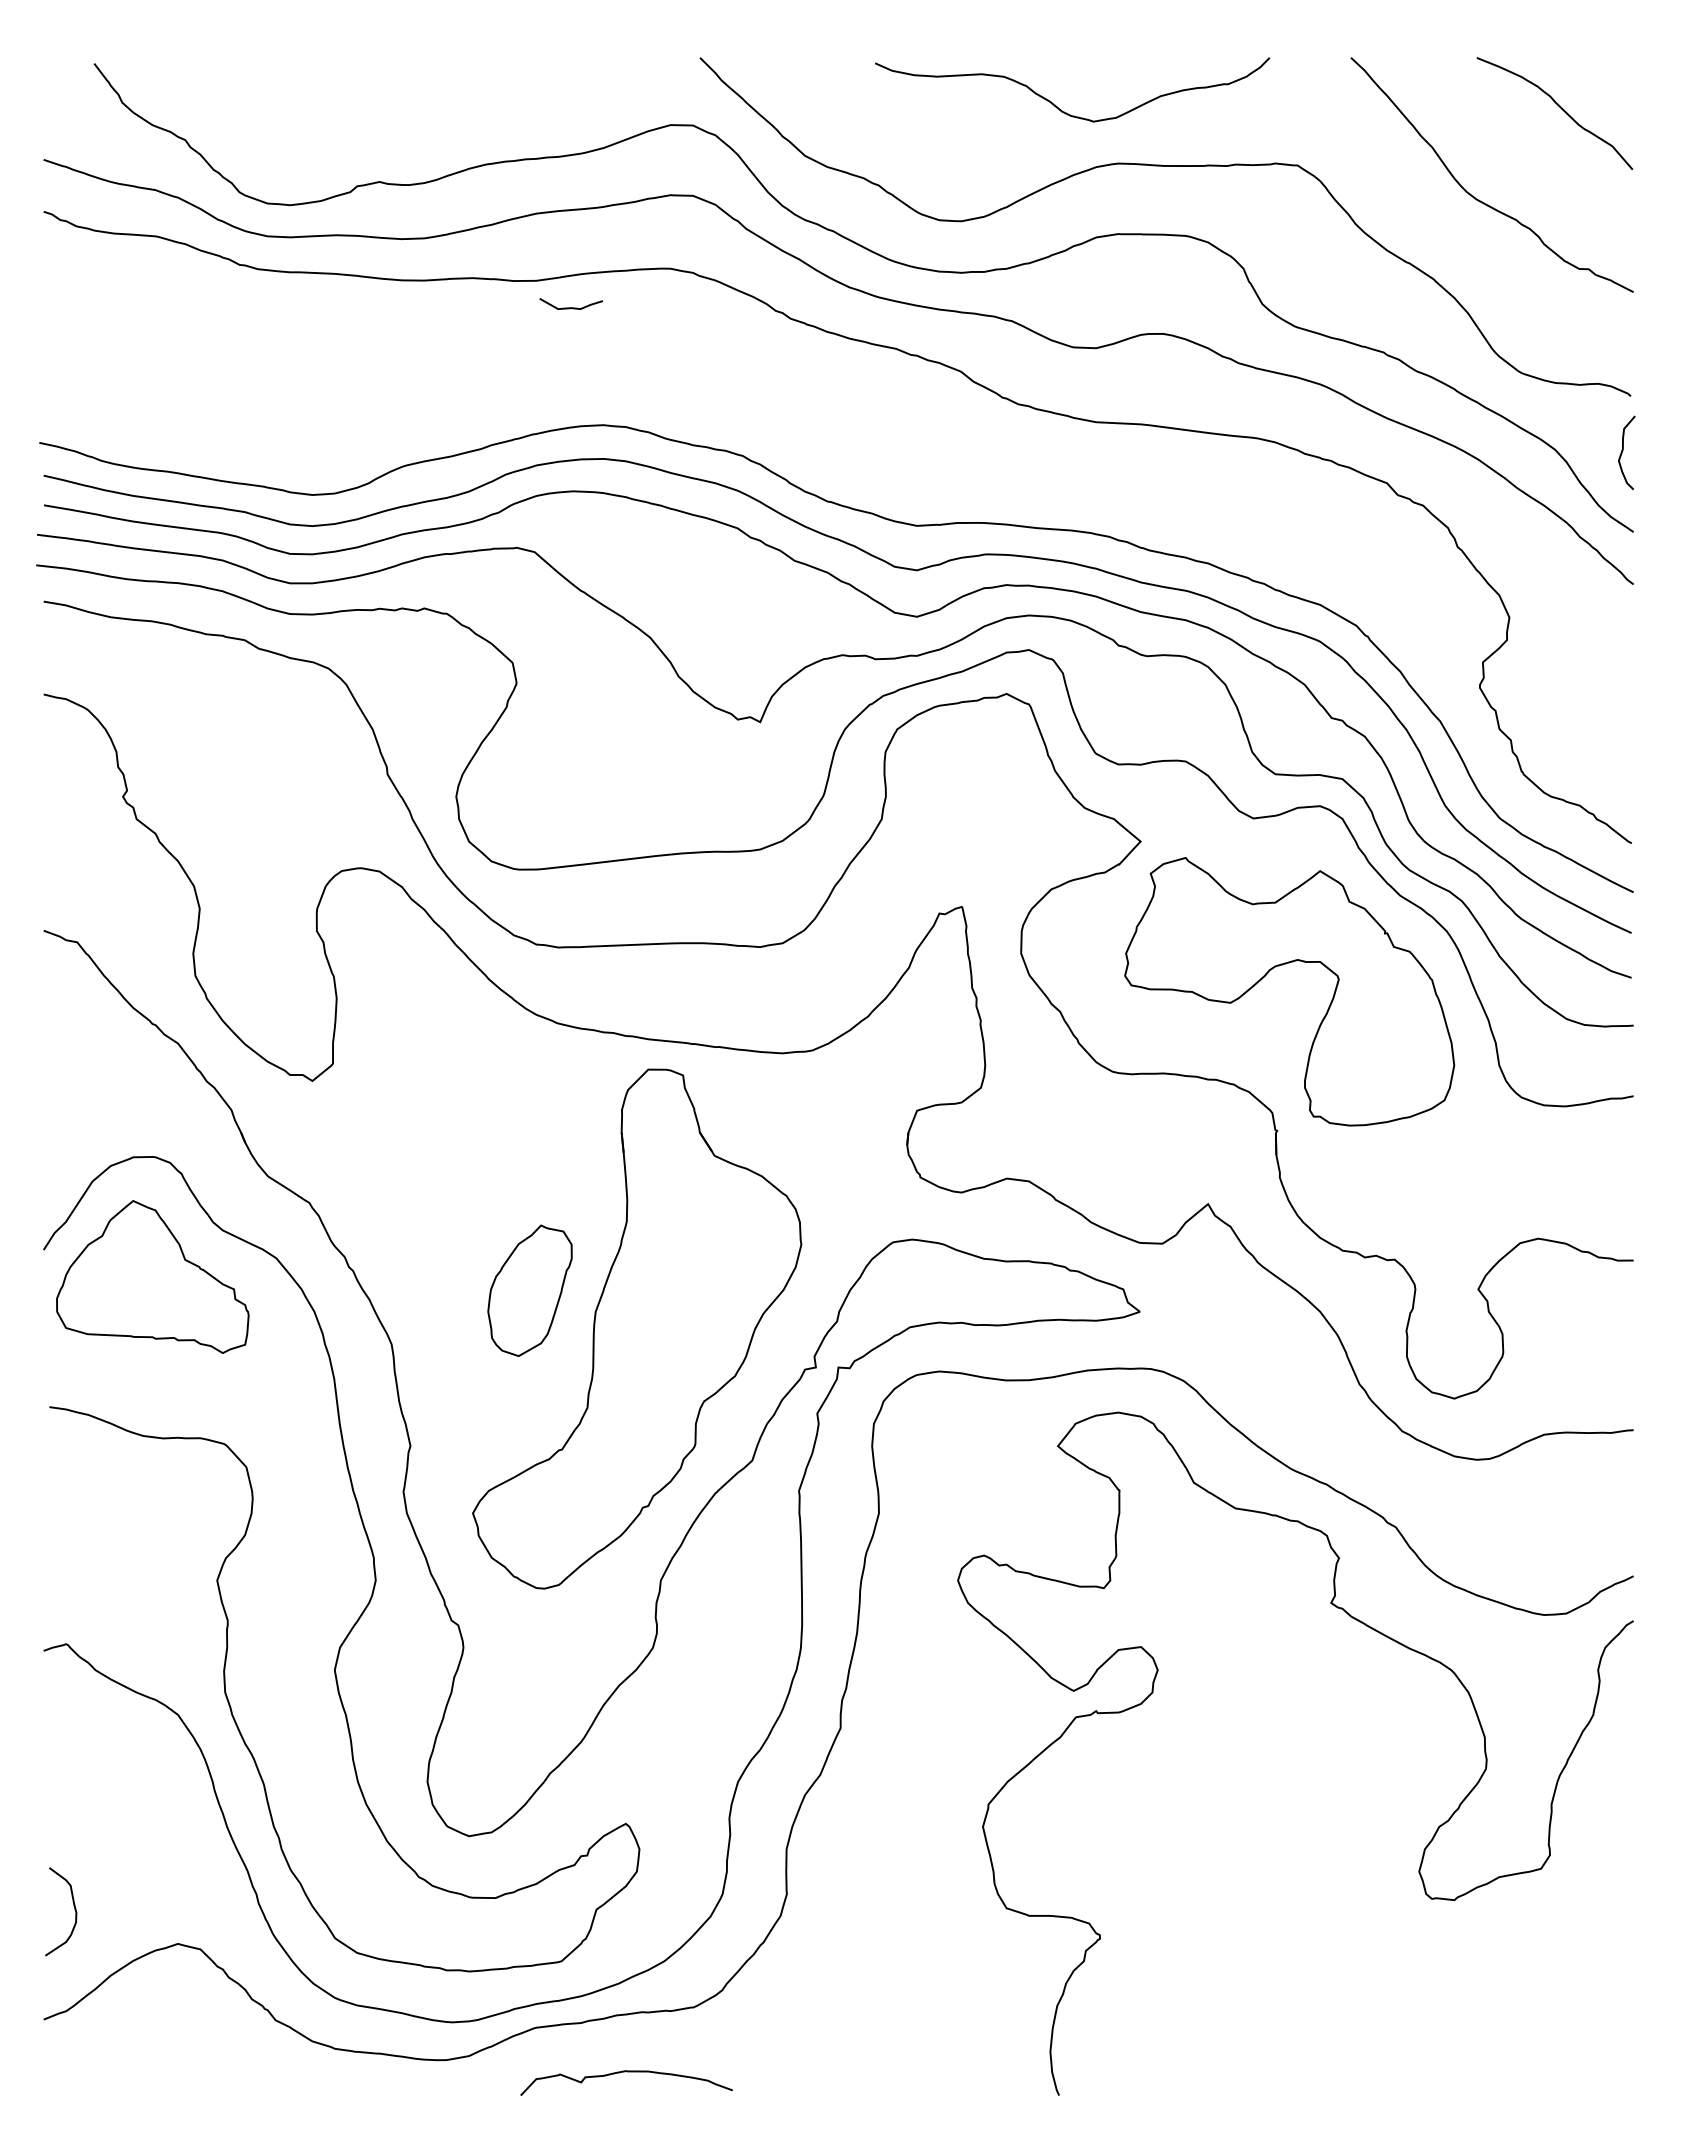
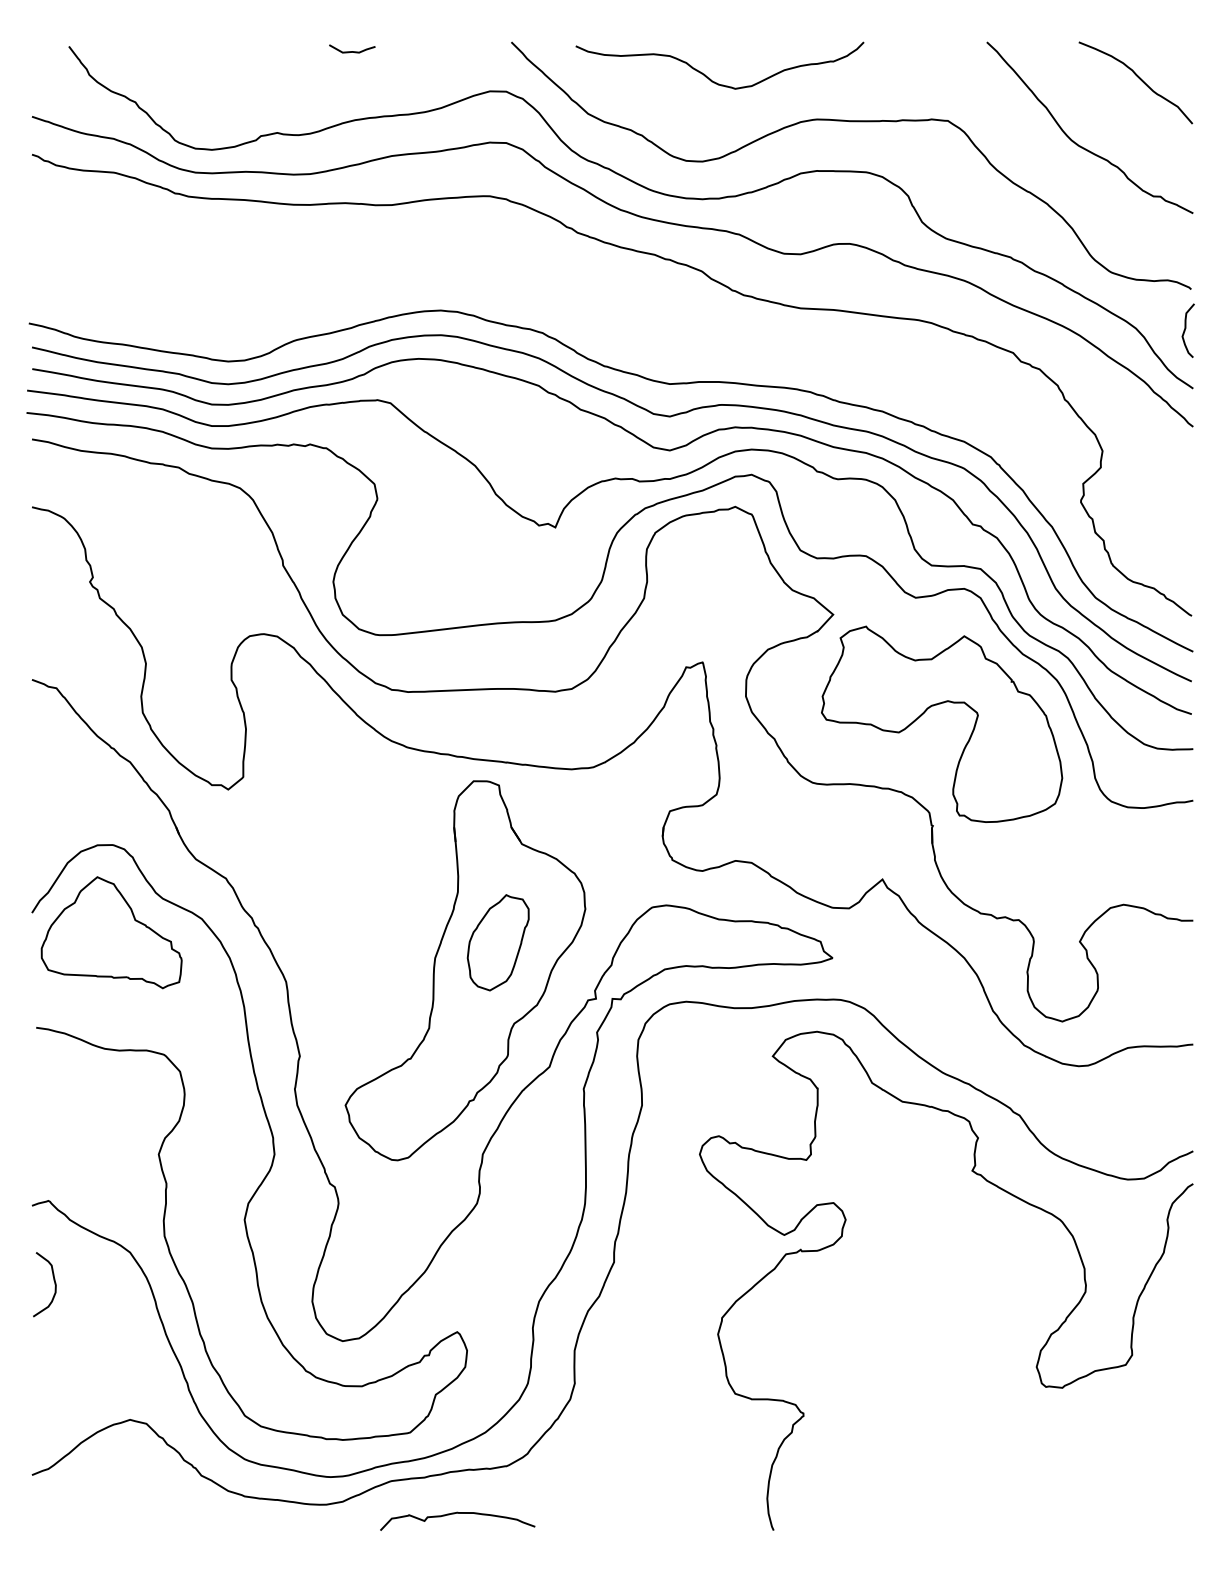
curve: (1056, 105) -> (708, 77), moved
curve: (570, 307) -> (351, 51), moved
part: (529, 1290) -> (497, 942), moved
curve: (73, 1906) -> (53, 1280), moved

